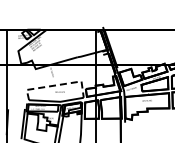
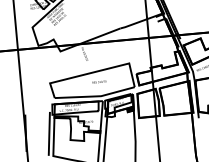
line: (57, 85) -> (94, 72), dashed -> solid

